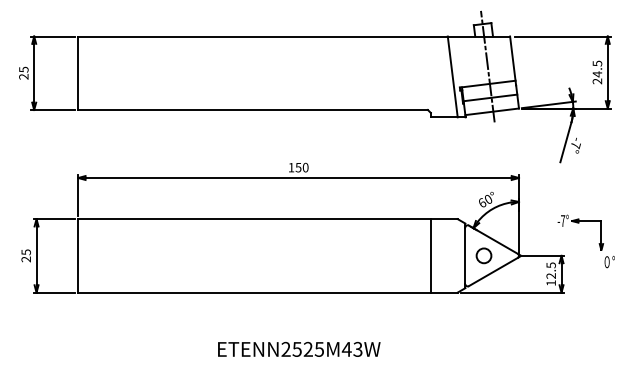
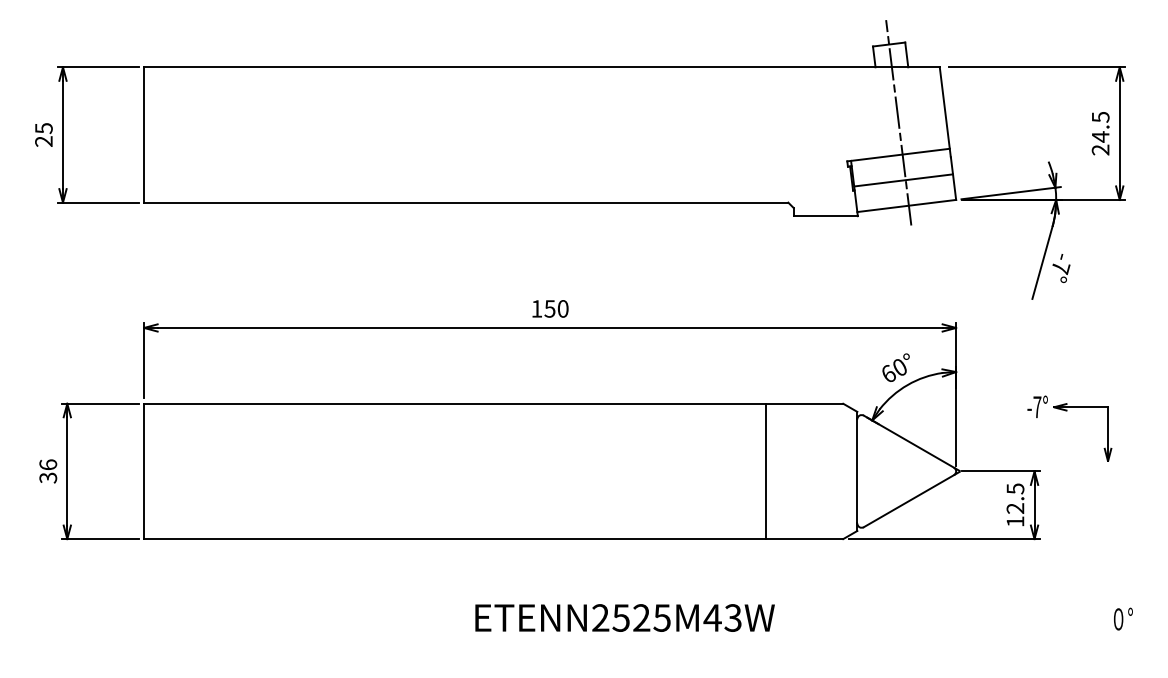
line: (452, 76) -> (833, 140), removed
text: (25, 255) -> (46, 470), 25 -> 36
line: (430, 255) -> (765, 470), moved
circle: (483, 255) -> (890, 470), removed
text: (609, 262) -> (1122, 619), moved
text: (299, 349) -> (625, 618), moved

